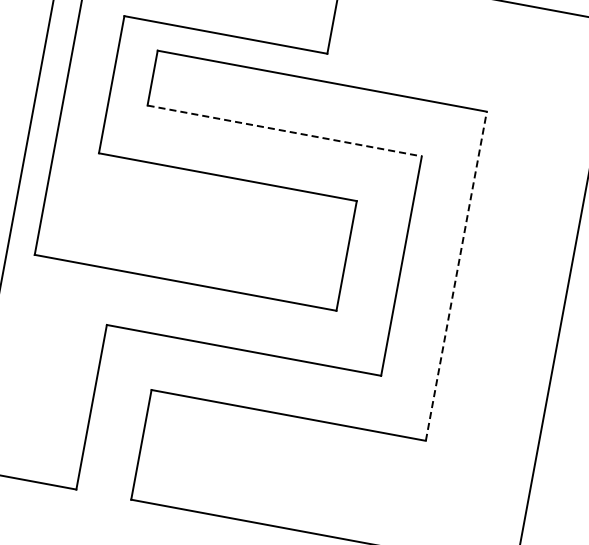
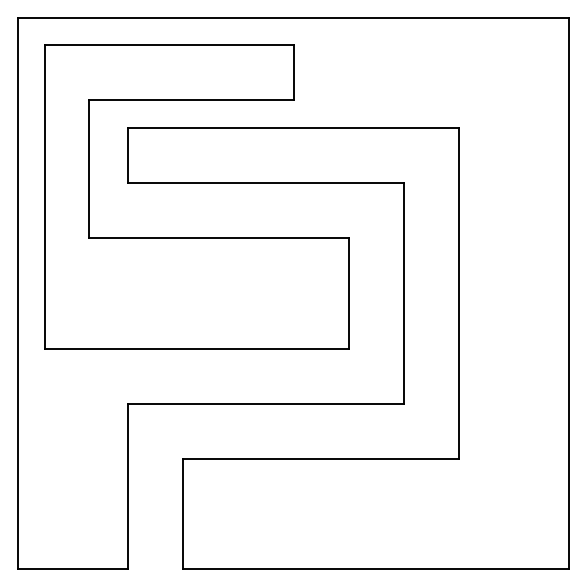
line: (284, 131) -> (265, 183), dashed -> solid
line: (456, 276) -> (459, 293), dashed -> solid

